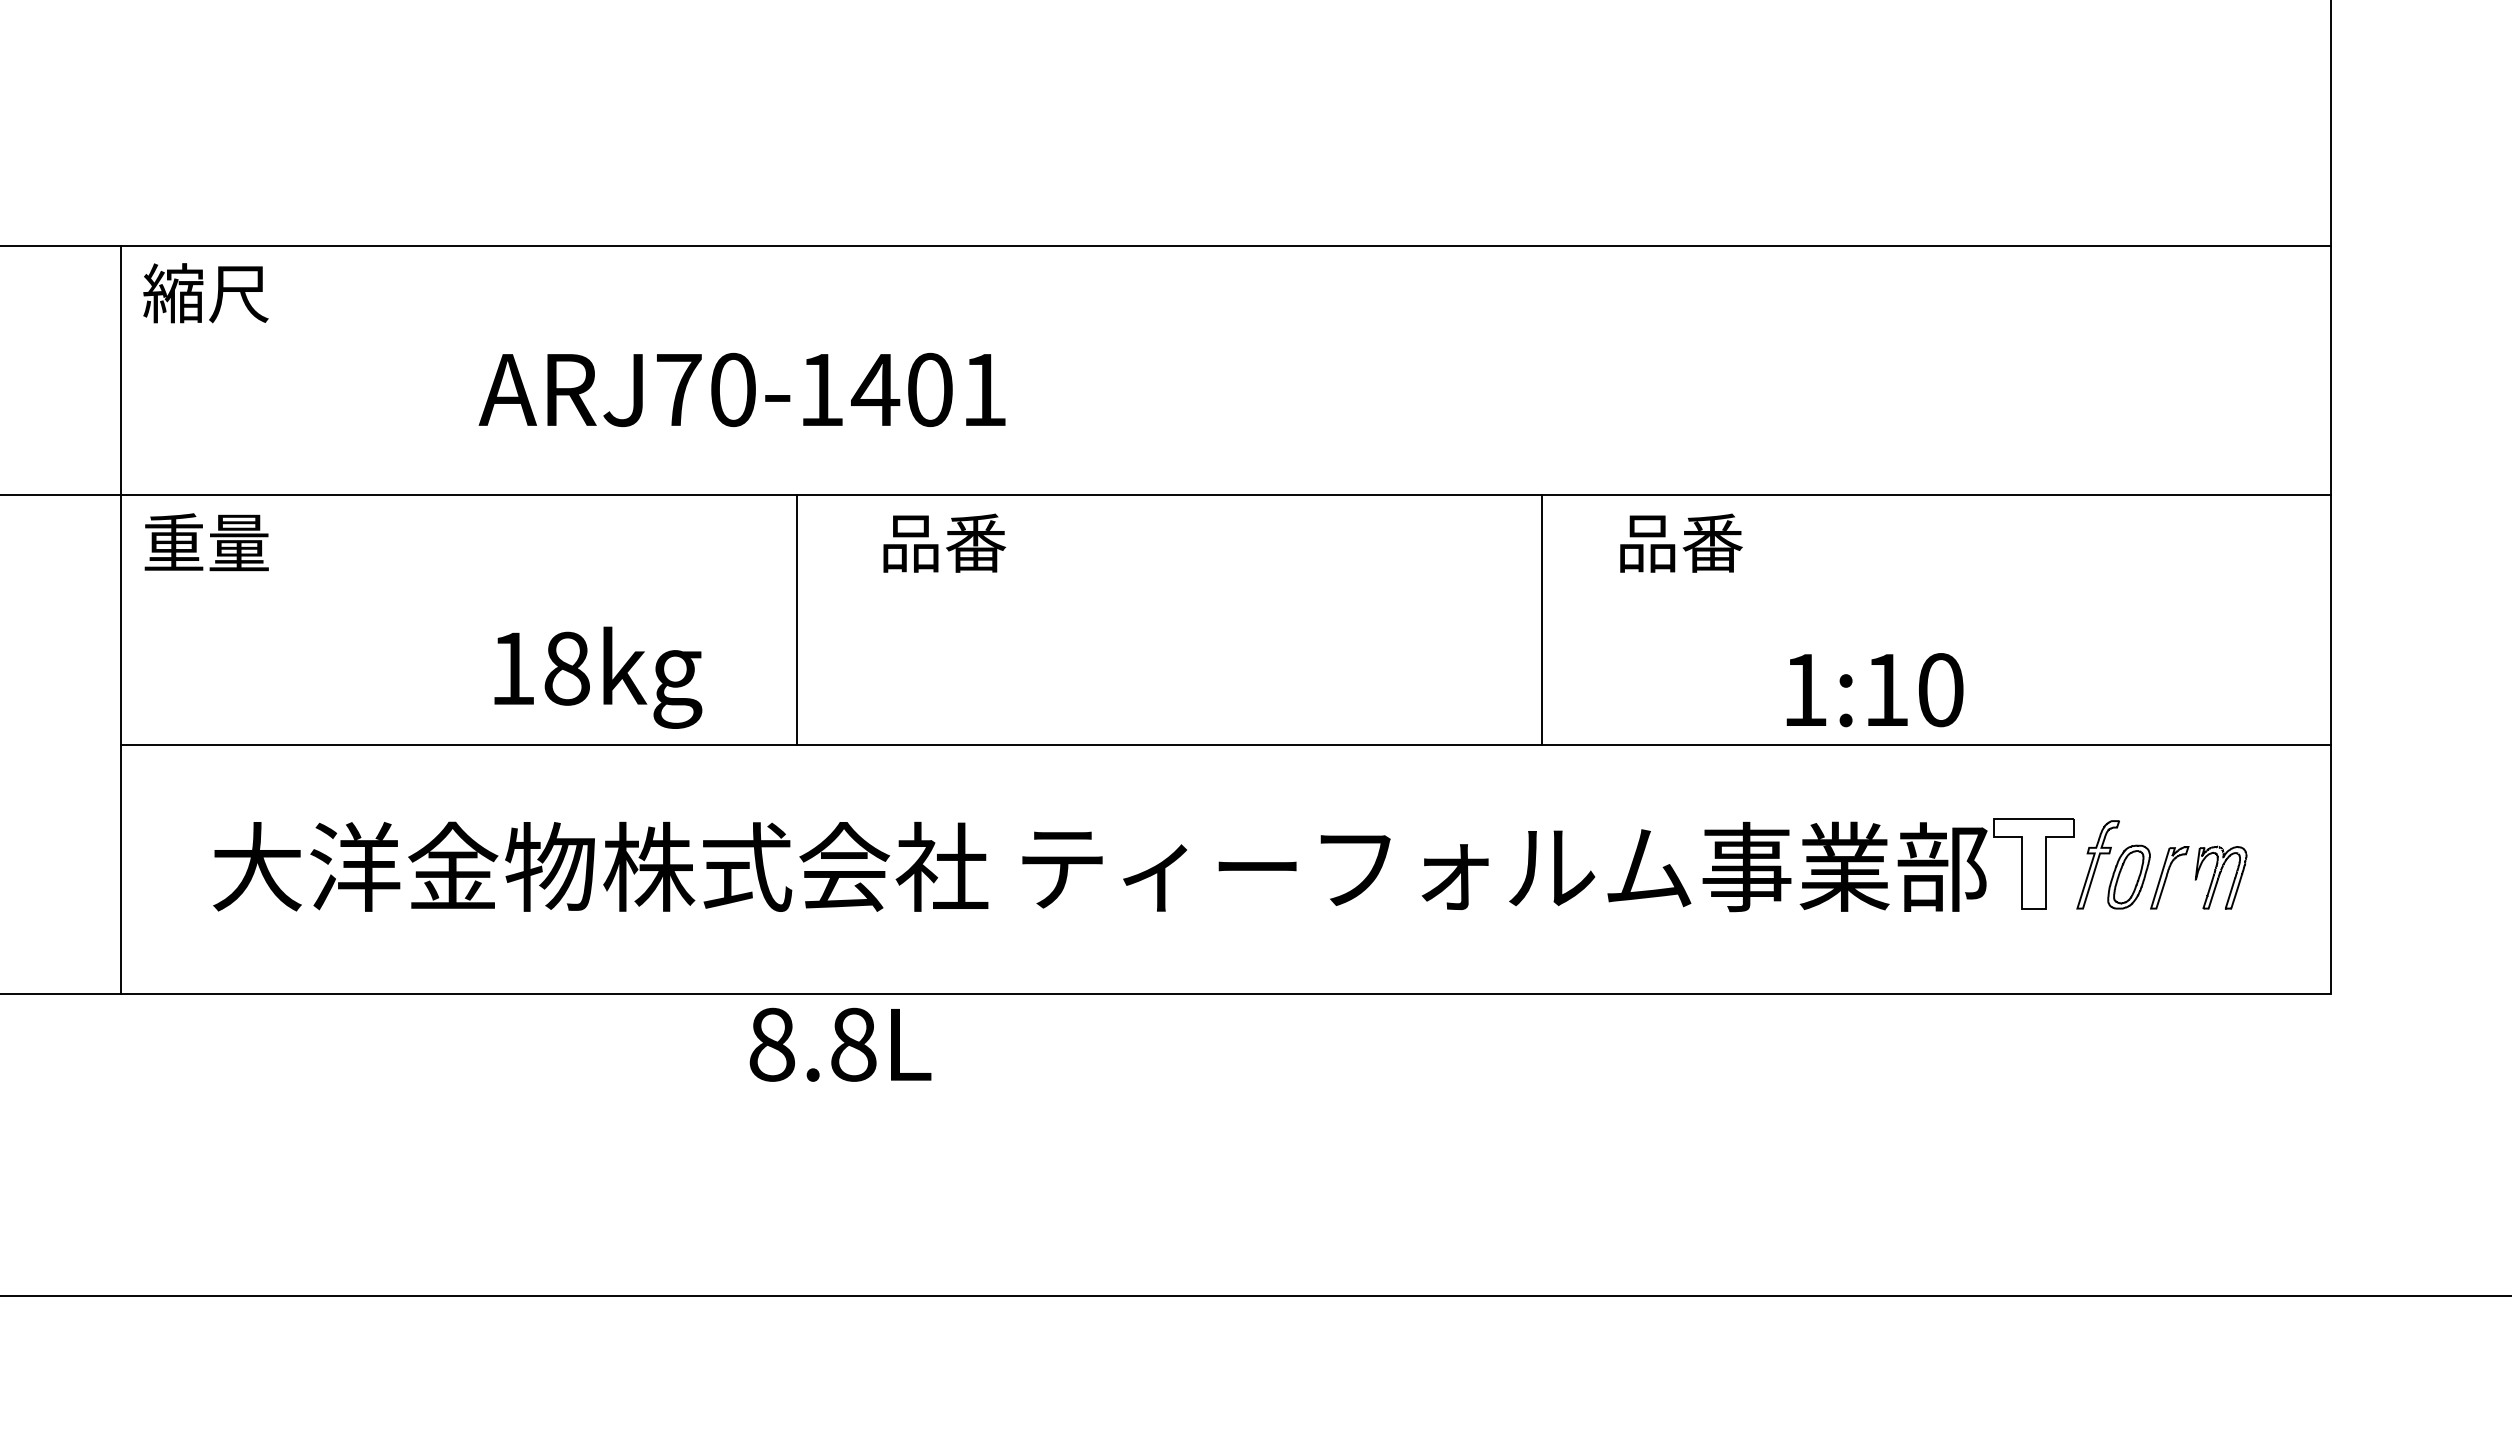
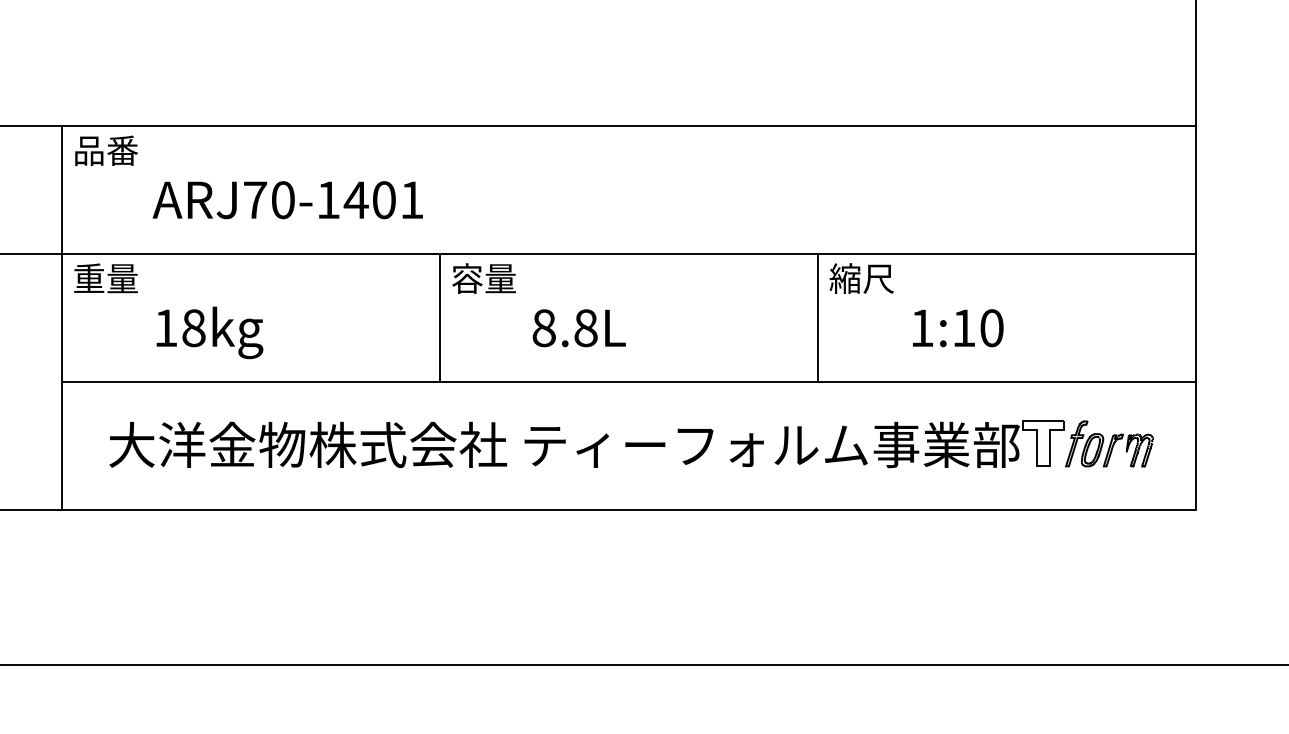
text: (205, 293) -> (105, 150), 縮尺 -> 品番
text: (741, 390) -> (287, 200), moved
text: (944, 542) -> (484, 278), 品番 -> 容量
text: (1678, 542) -> (861, 278), 品番 -> 縮尺
line: (798, 620) -> (440, 318), moved
line: (1542, 620) -> (818, 318), moved
text: (597, 677) -> (209, 332), moved
text: (1875, 690) -> (958, 328), moved
text: (839, 1045) -> (578, 328), moved

